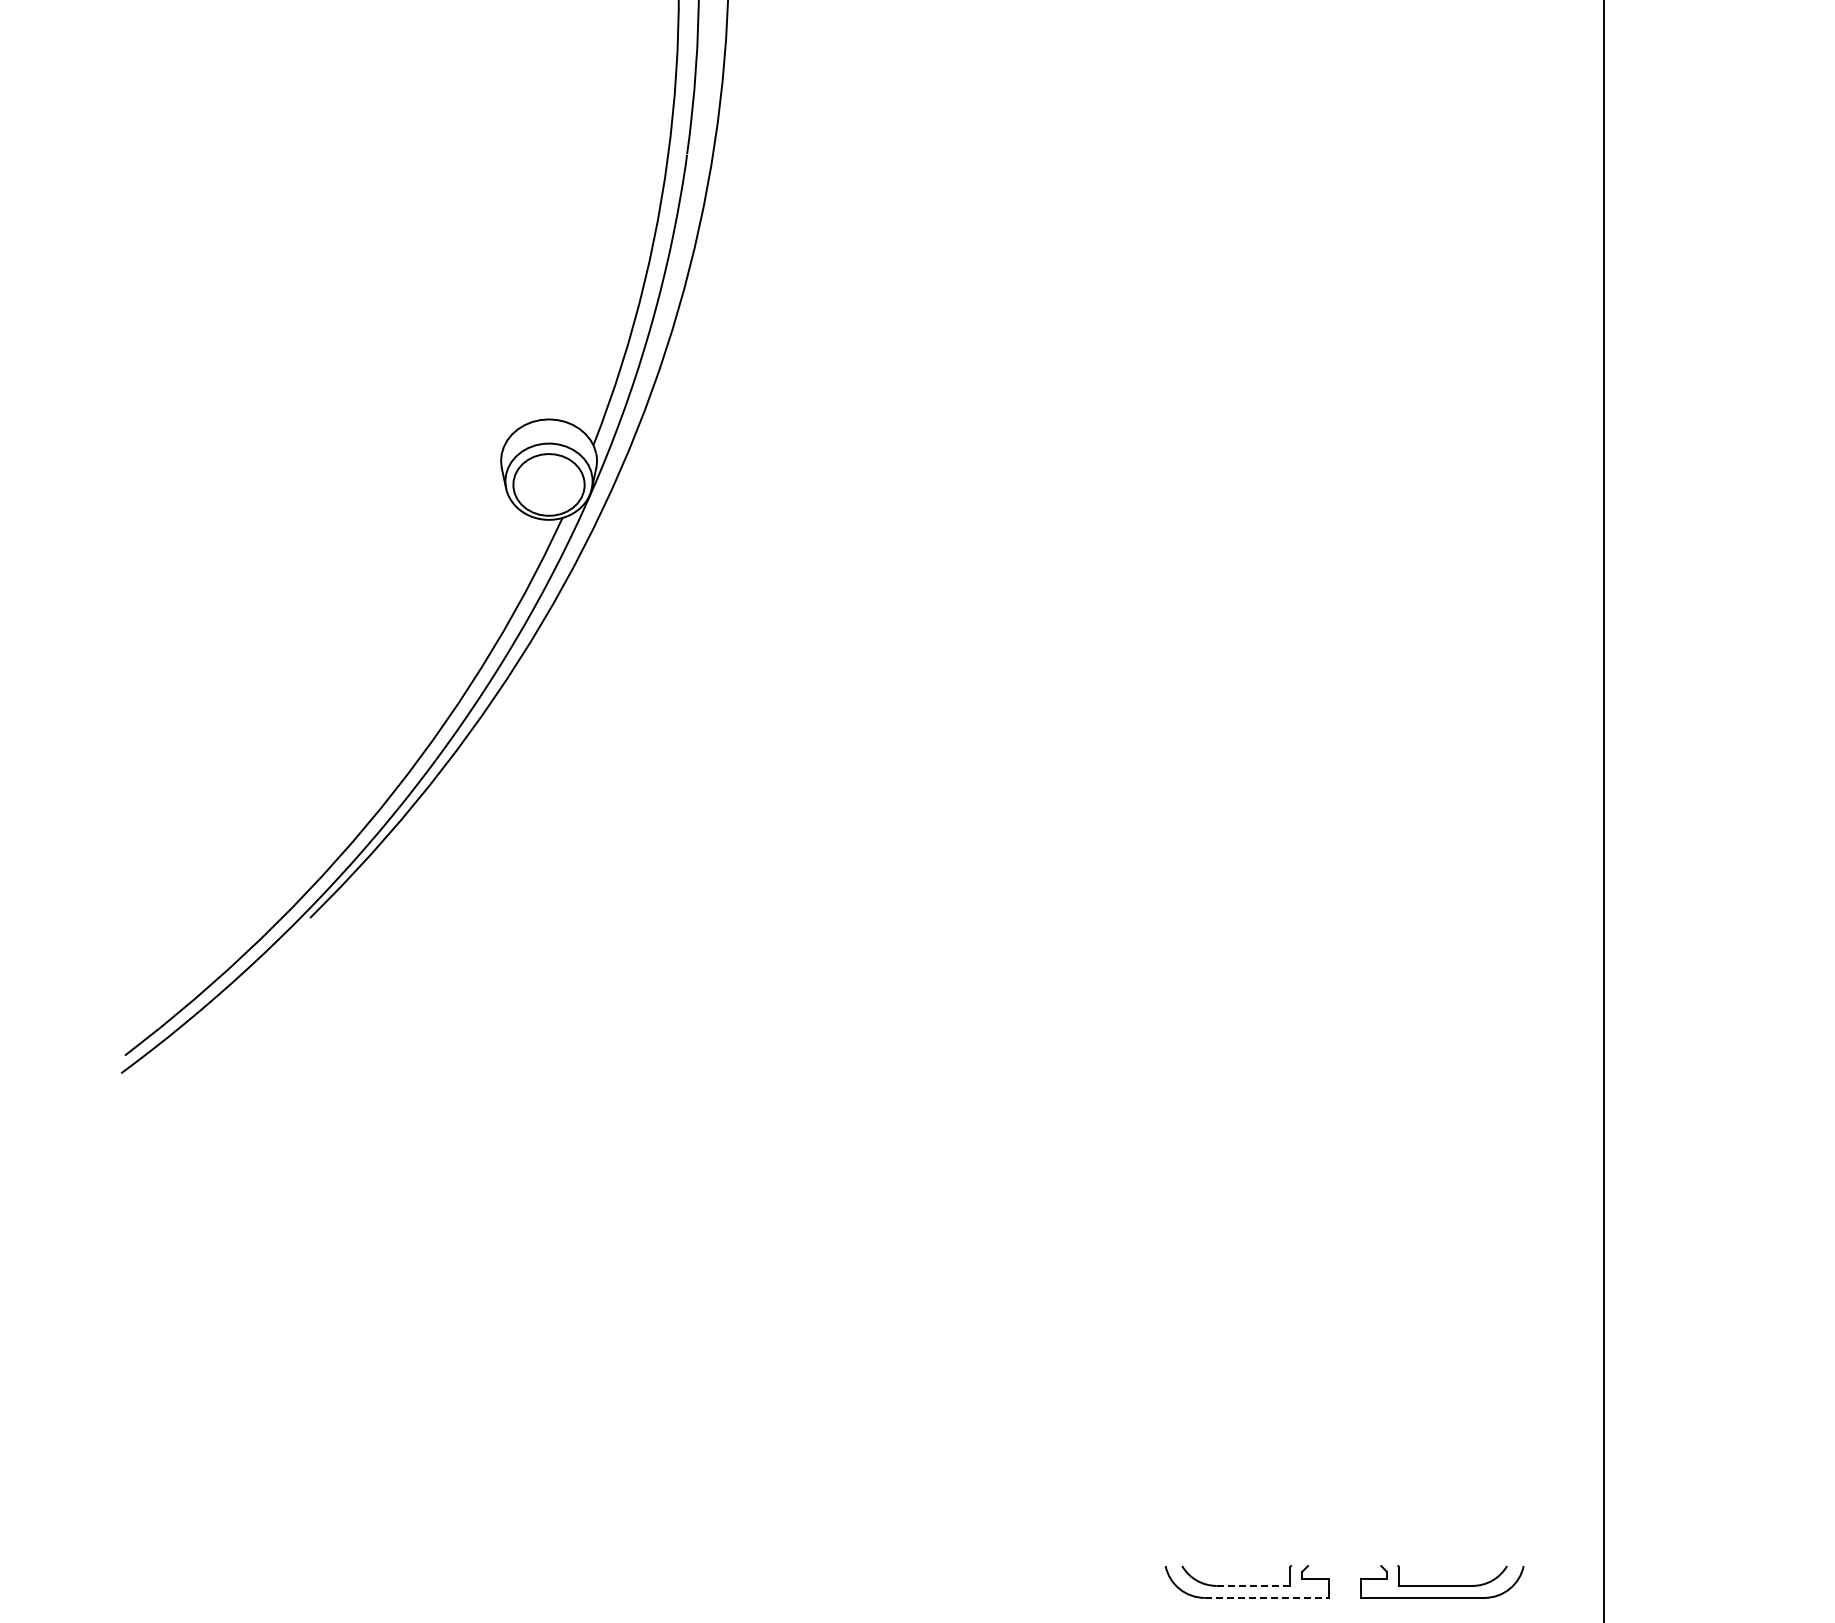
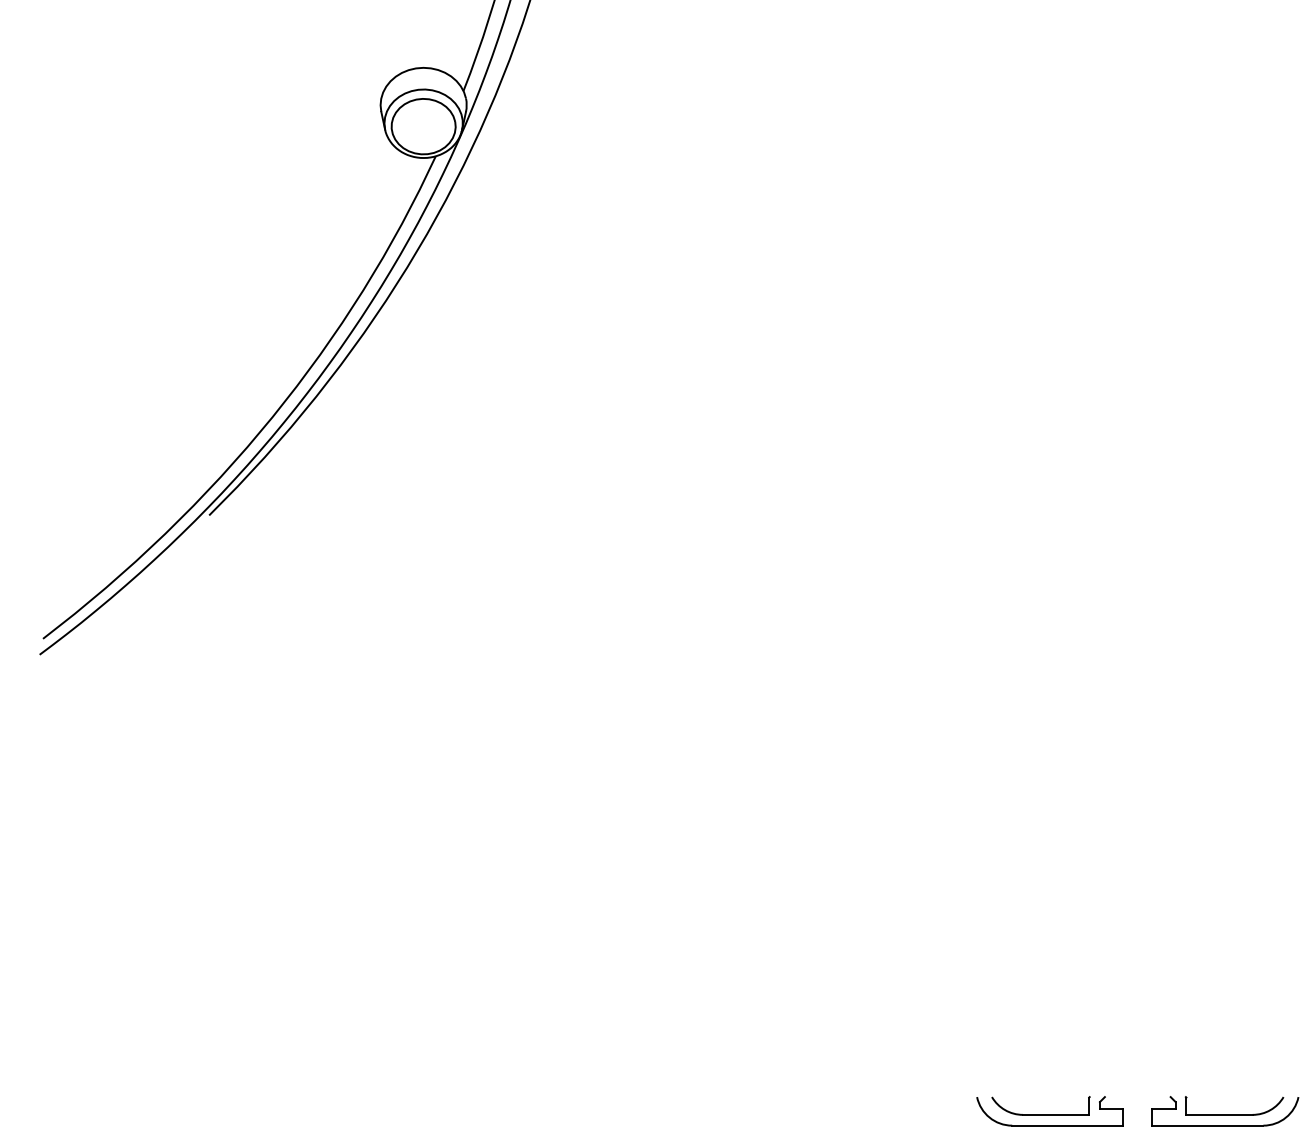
line: (1253, 1585) -> (1055, 1114), dashed -> solid
line: (1266, 1597) -> (1067, 1125), dashed -> solid

